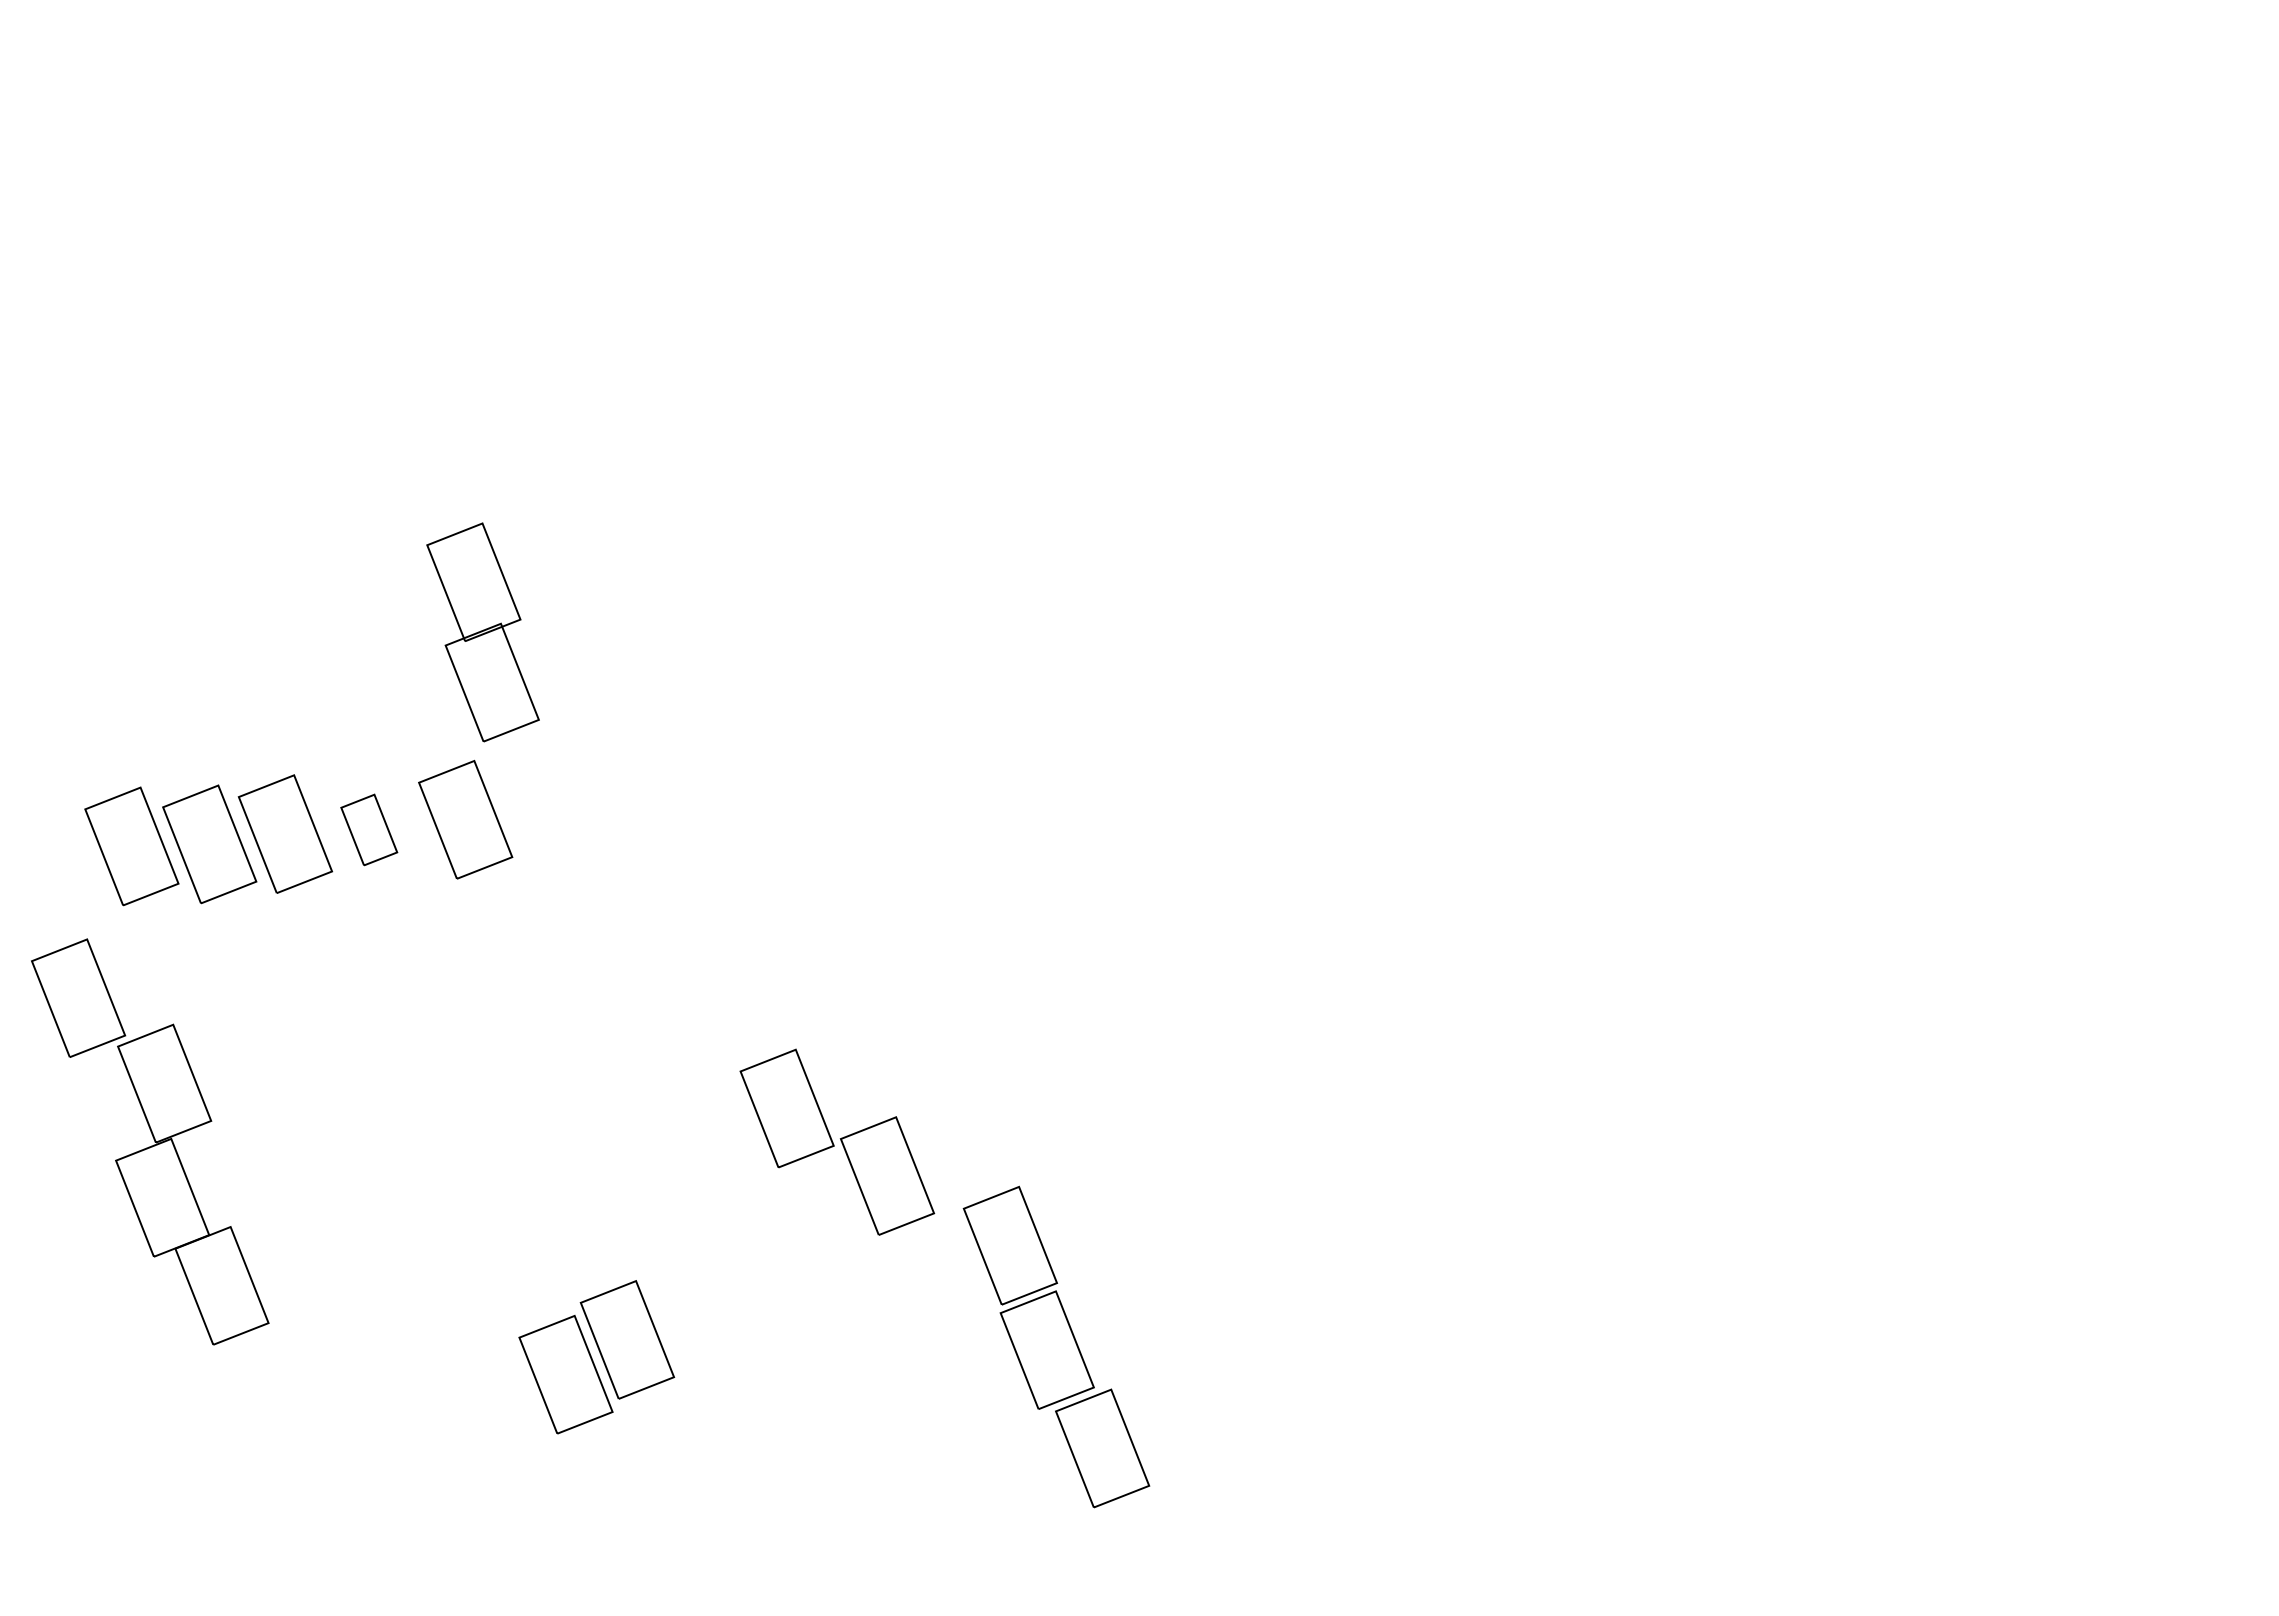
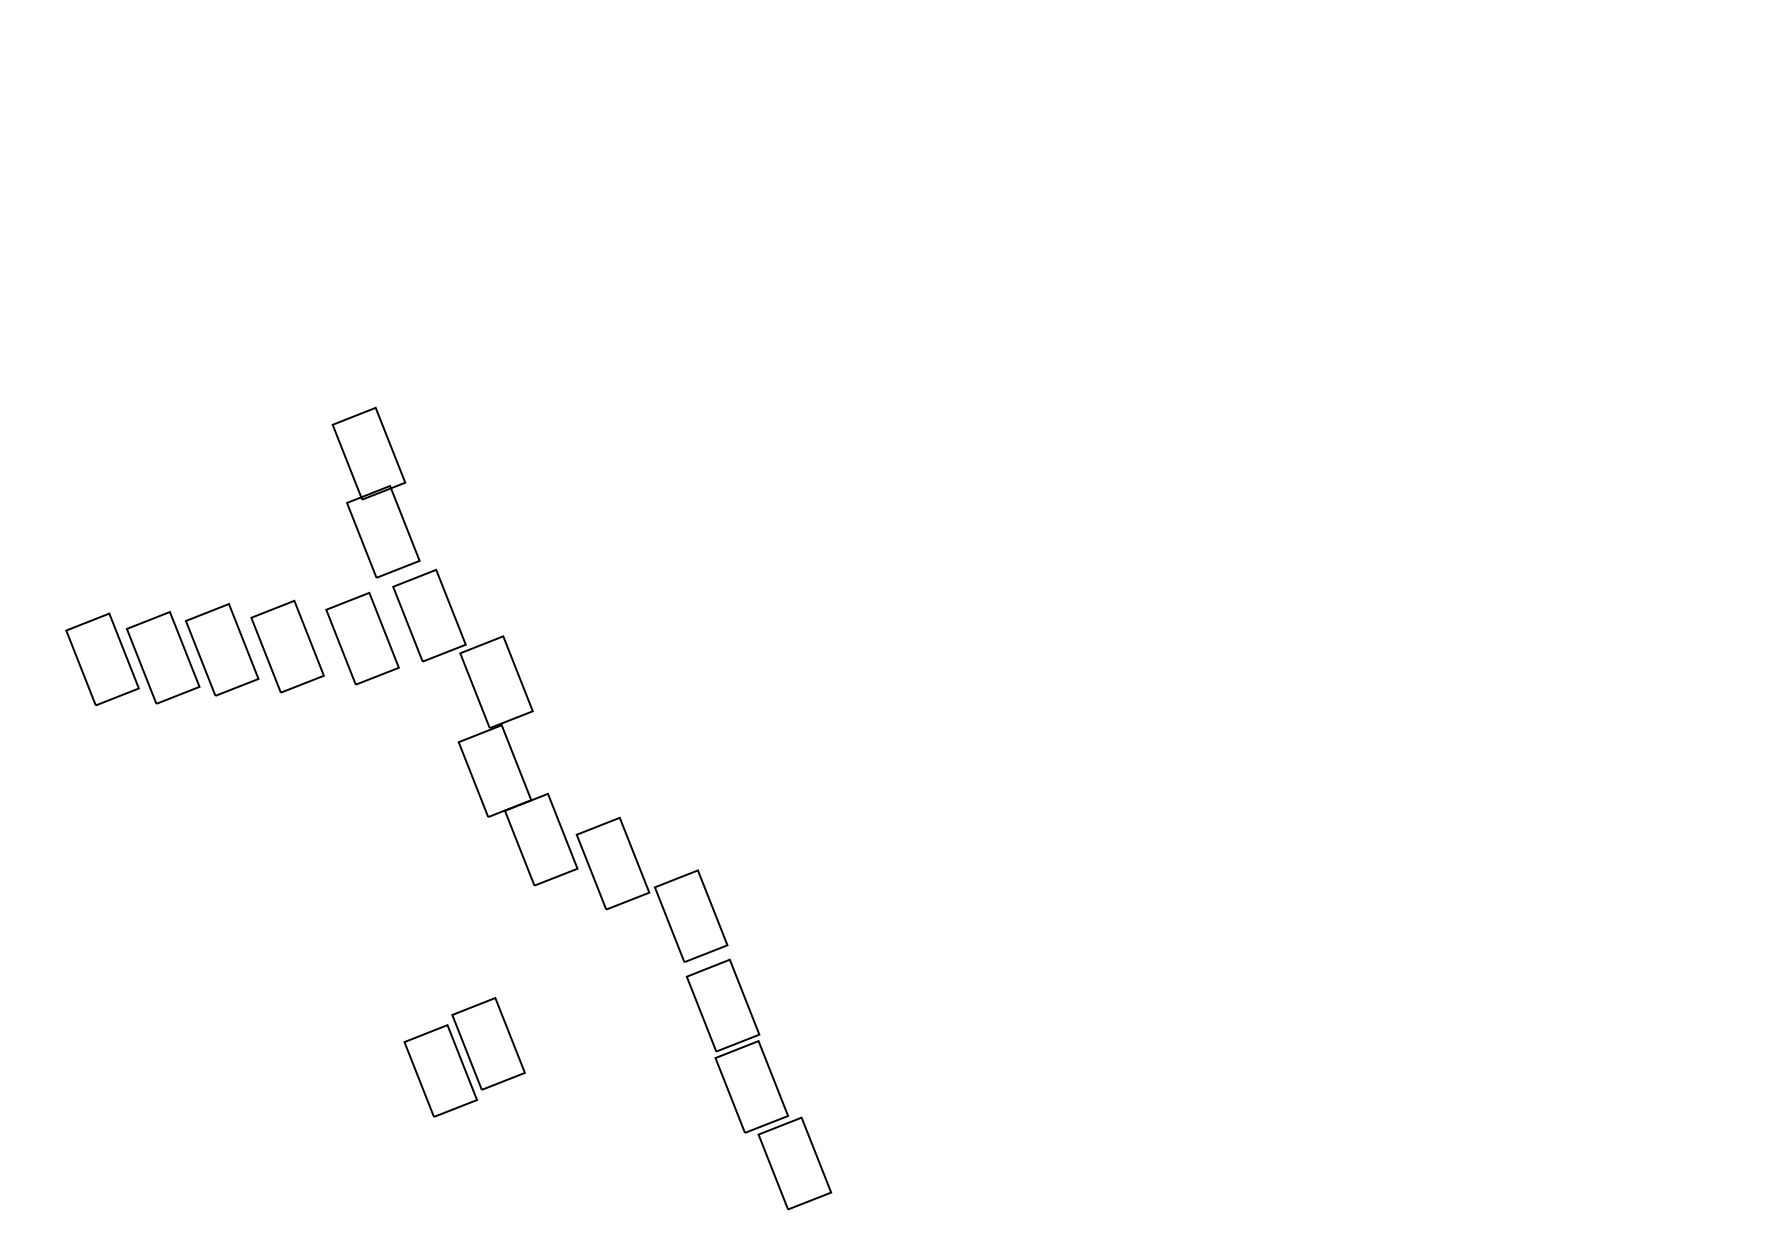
part: (368, 829) -> (286, 646), size x1.67
part: (150, 1141) -> (485, 727), moved
part: (1056, 1346) -> (758, 1084), moved

